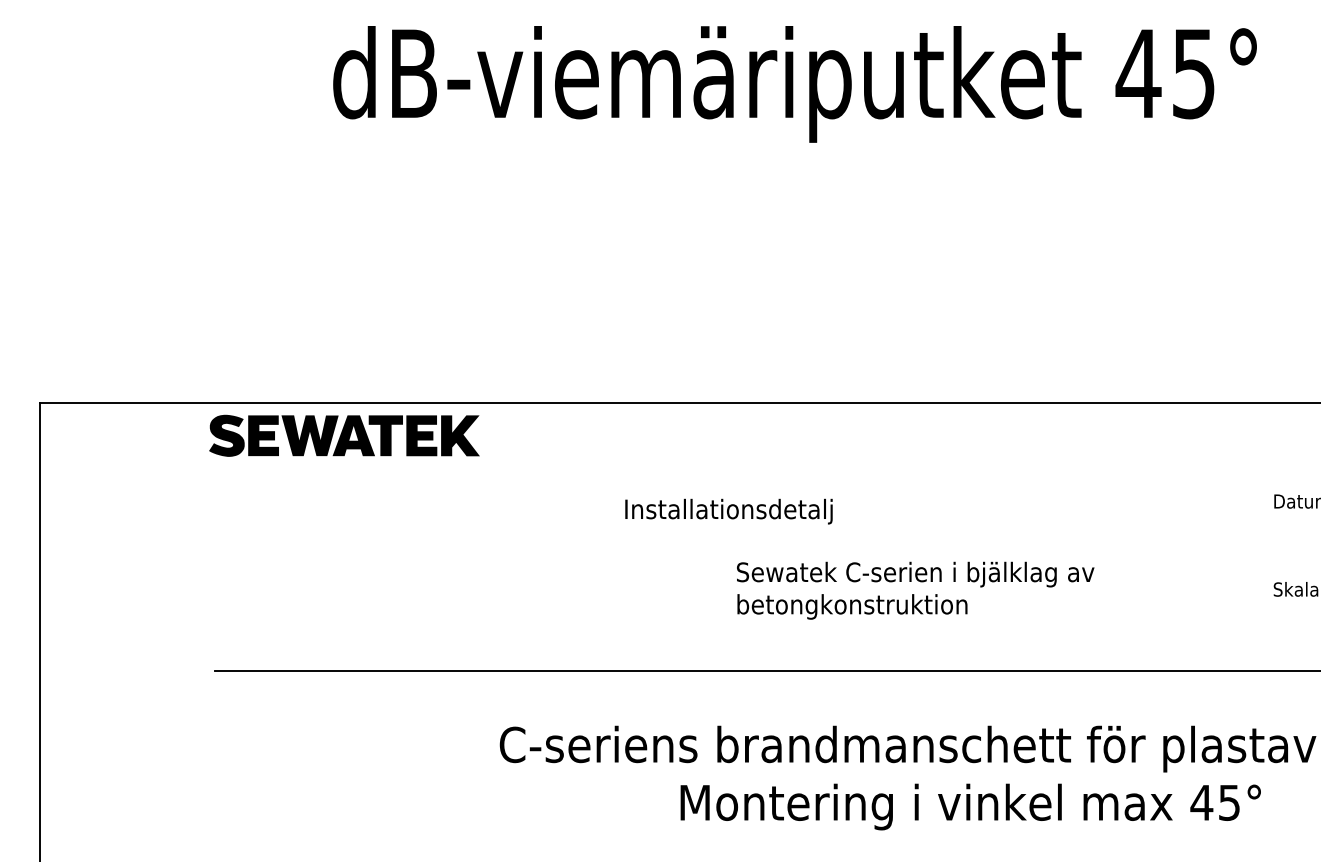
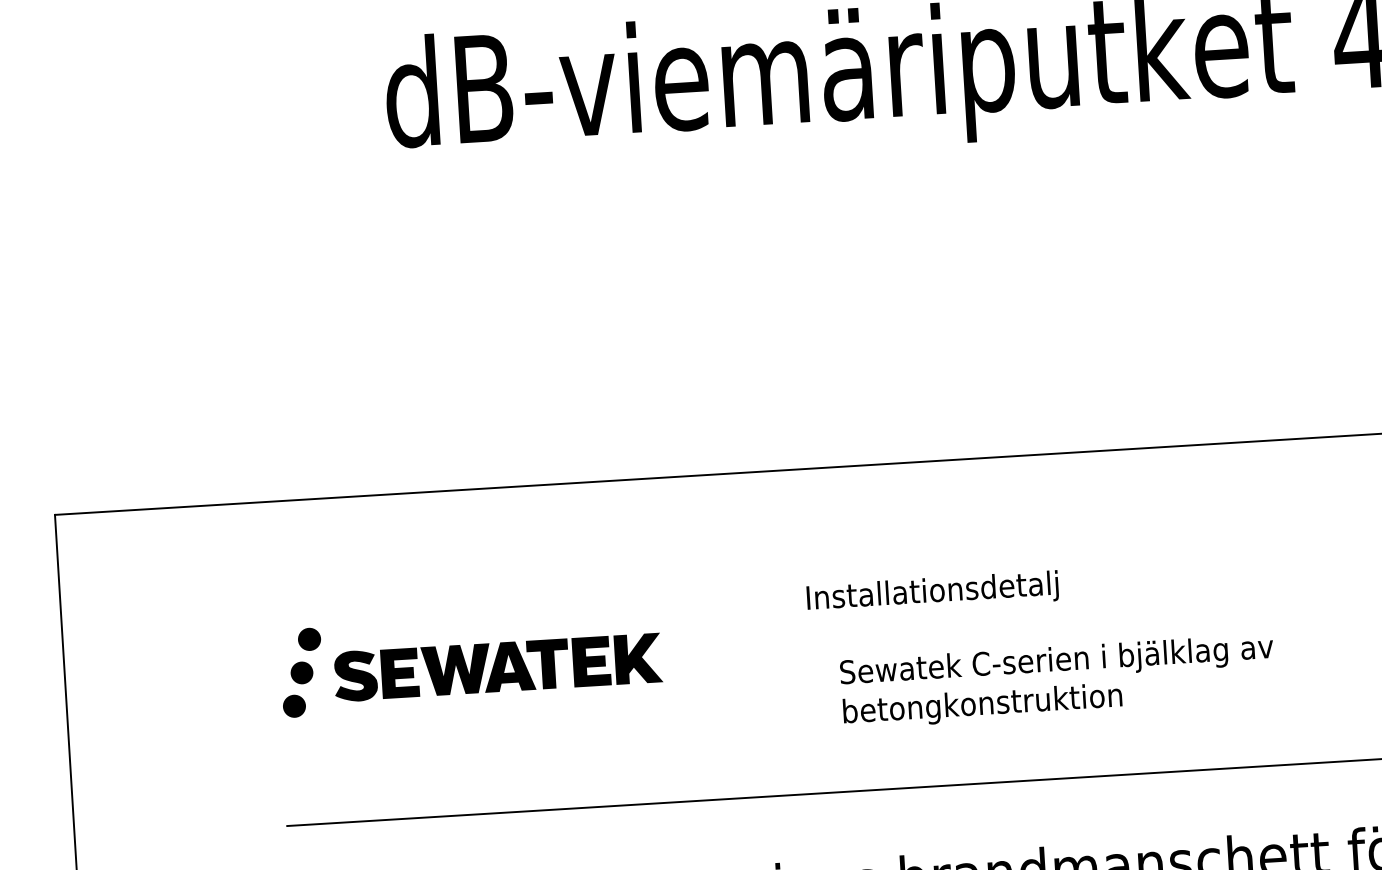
part: (344, 435) -> (498, 667), moved
text: (728, 511) -> (932, 593), moved
fill: (242, 517) -> (309, 638), added
fill: (234, 545) -> (301, 672), added
fill: (226, 572) -> (293, 706), added
text: (915, 590) -> (1057, 681), moved

